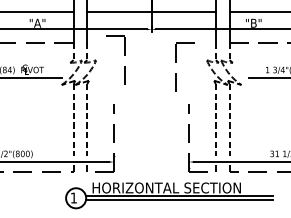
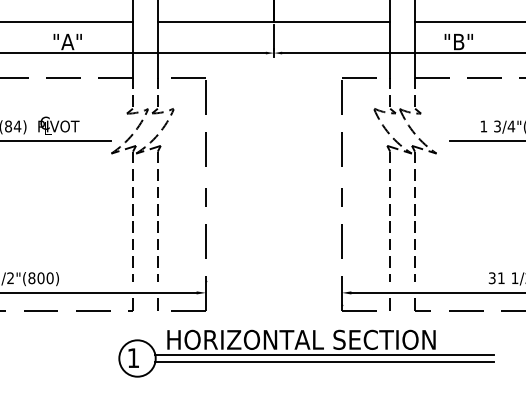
part: (124, 55) -> (205, 112), moved
part: (176, 62) -> (342, 112), moved

